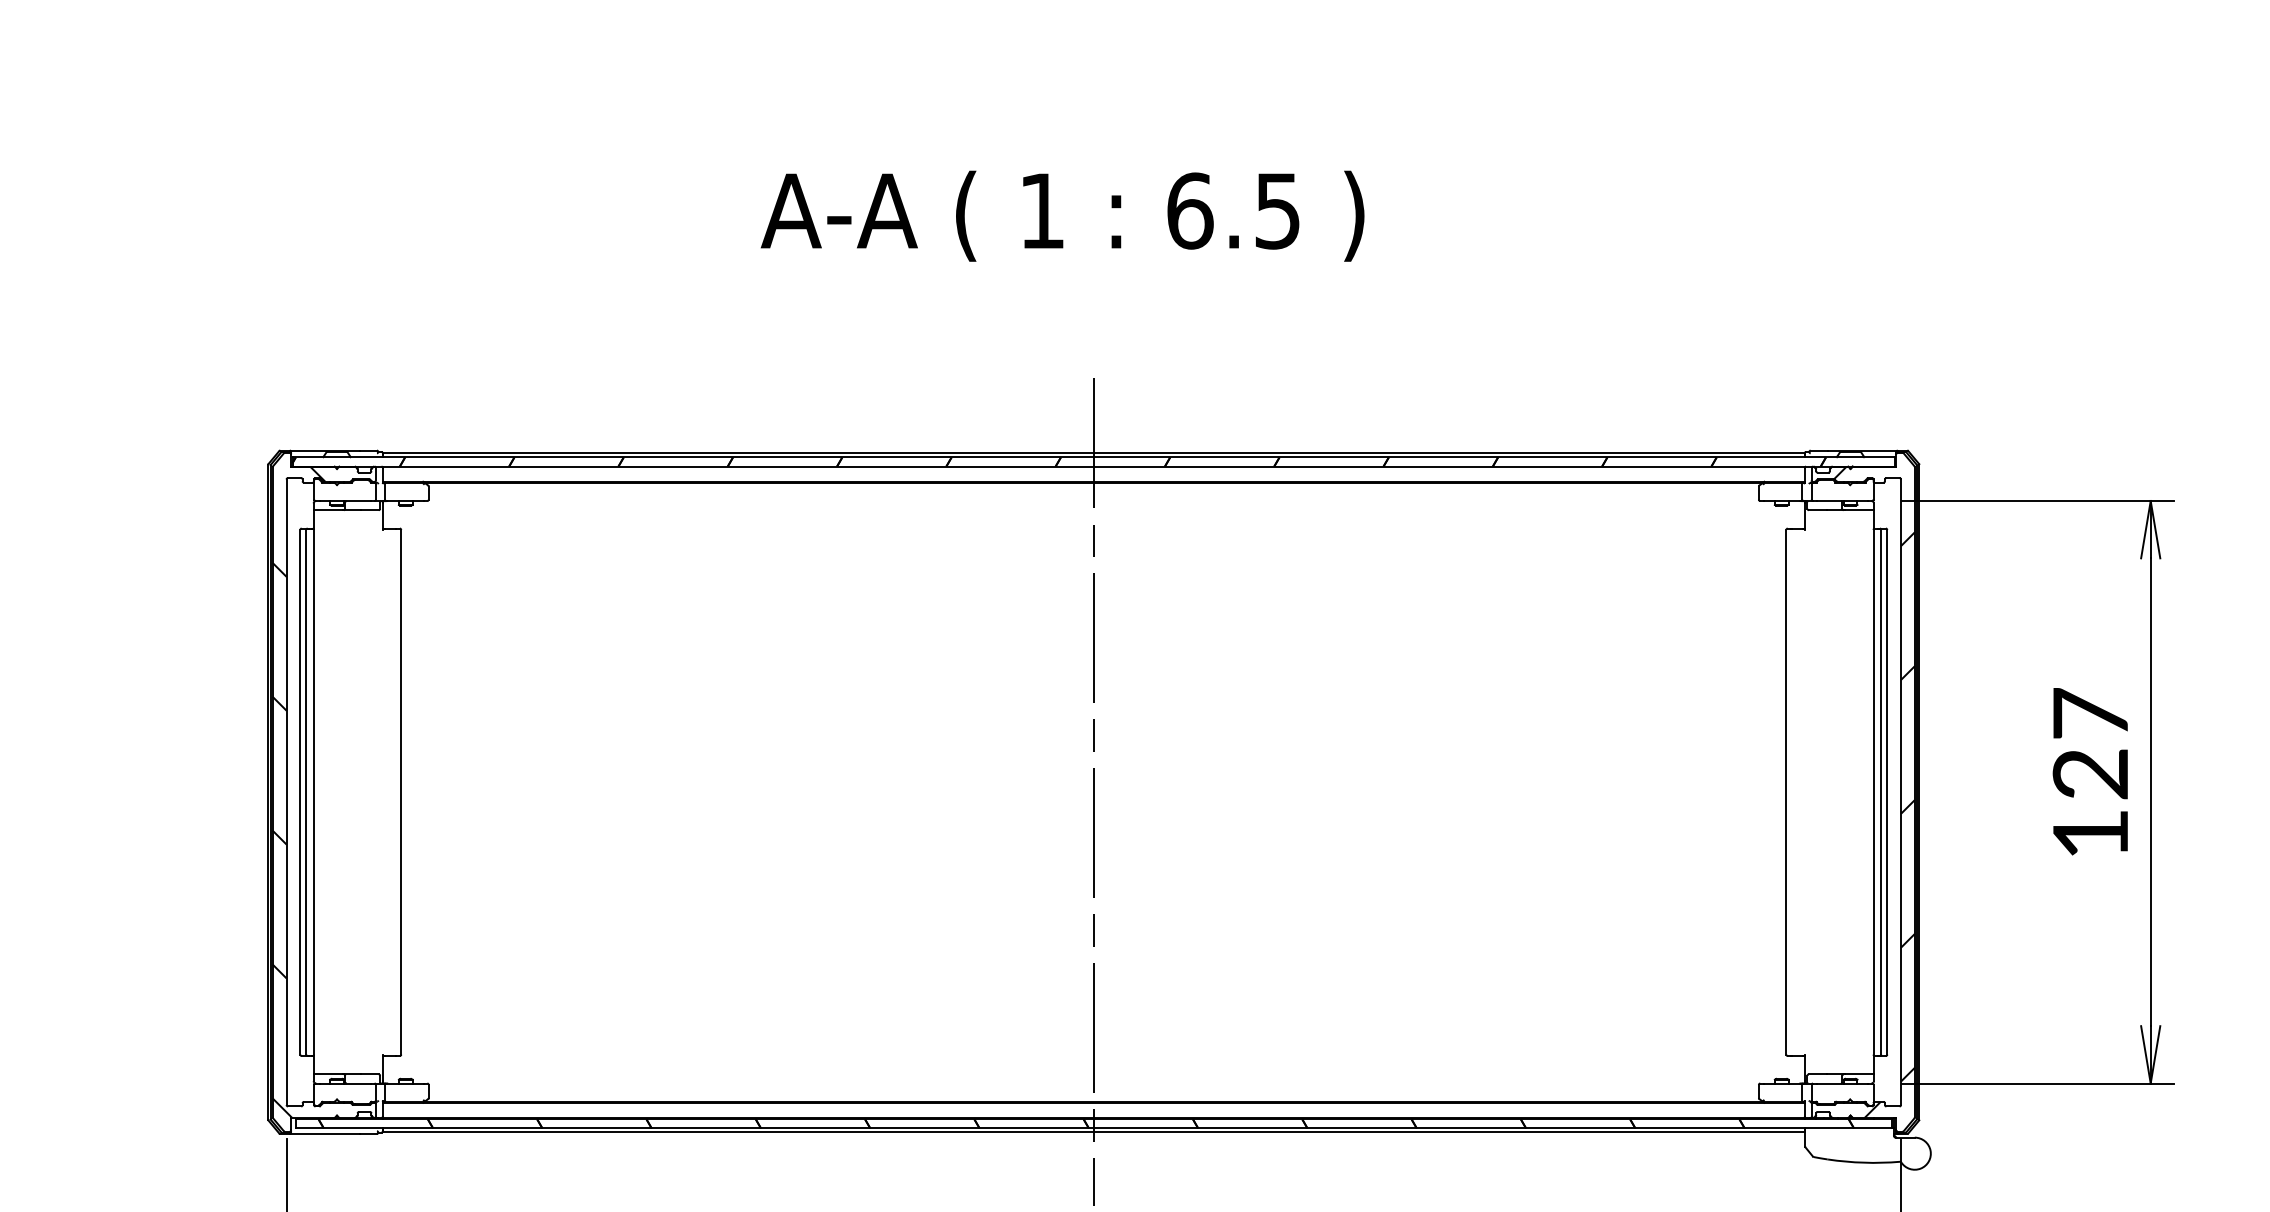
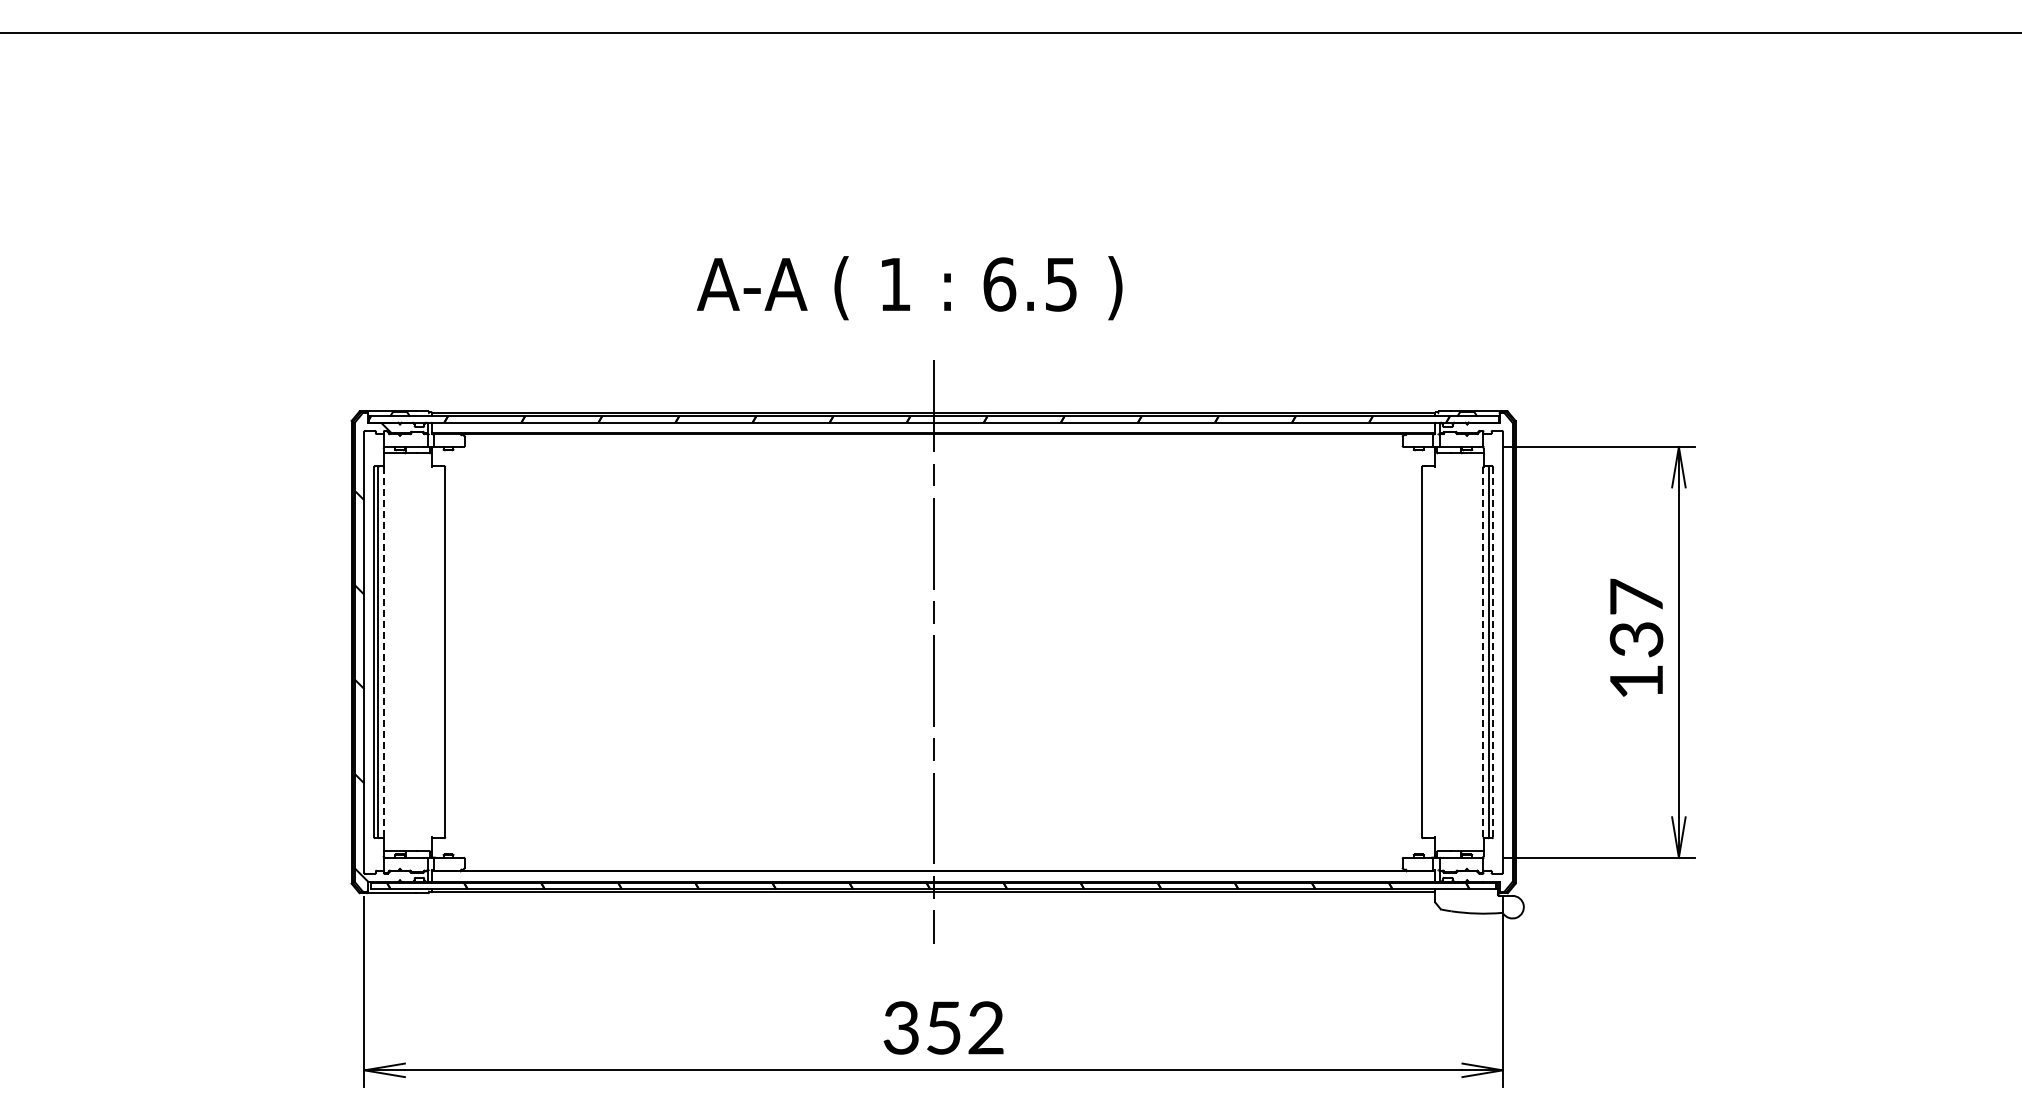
text: (1062, 216) -> (909, 288), moved
text: (2091, 774) -> (1637, 639), 127 -> 137
hatch: (1873, 791) -> (1483, 651), removed
line: (313, 792) -> (383, 652), solid -> dashed
line: (1873, 792) -> (1483, 652), solid -> dashed
line: (1887, 792) -> (1493, 652), solid -> dashed

